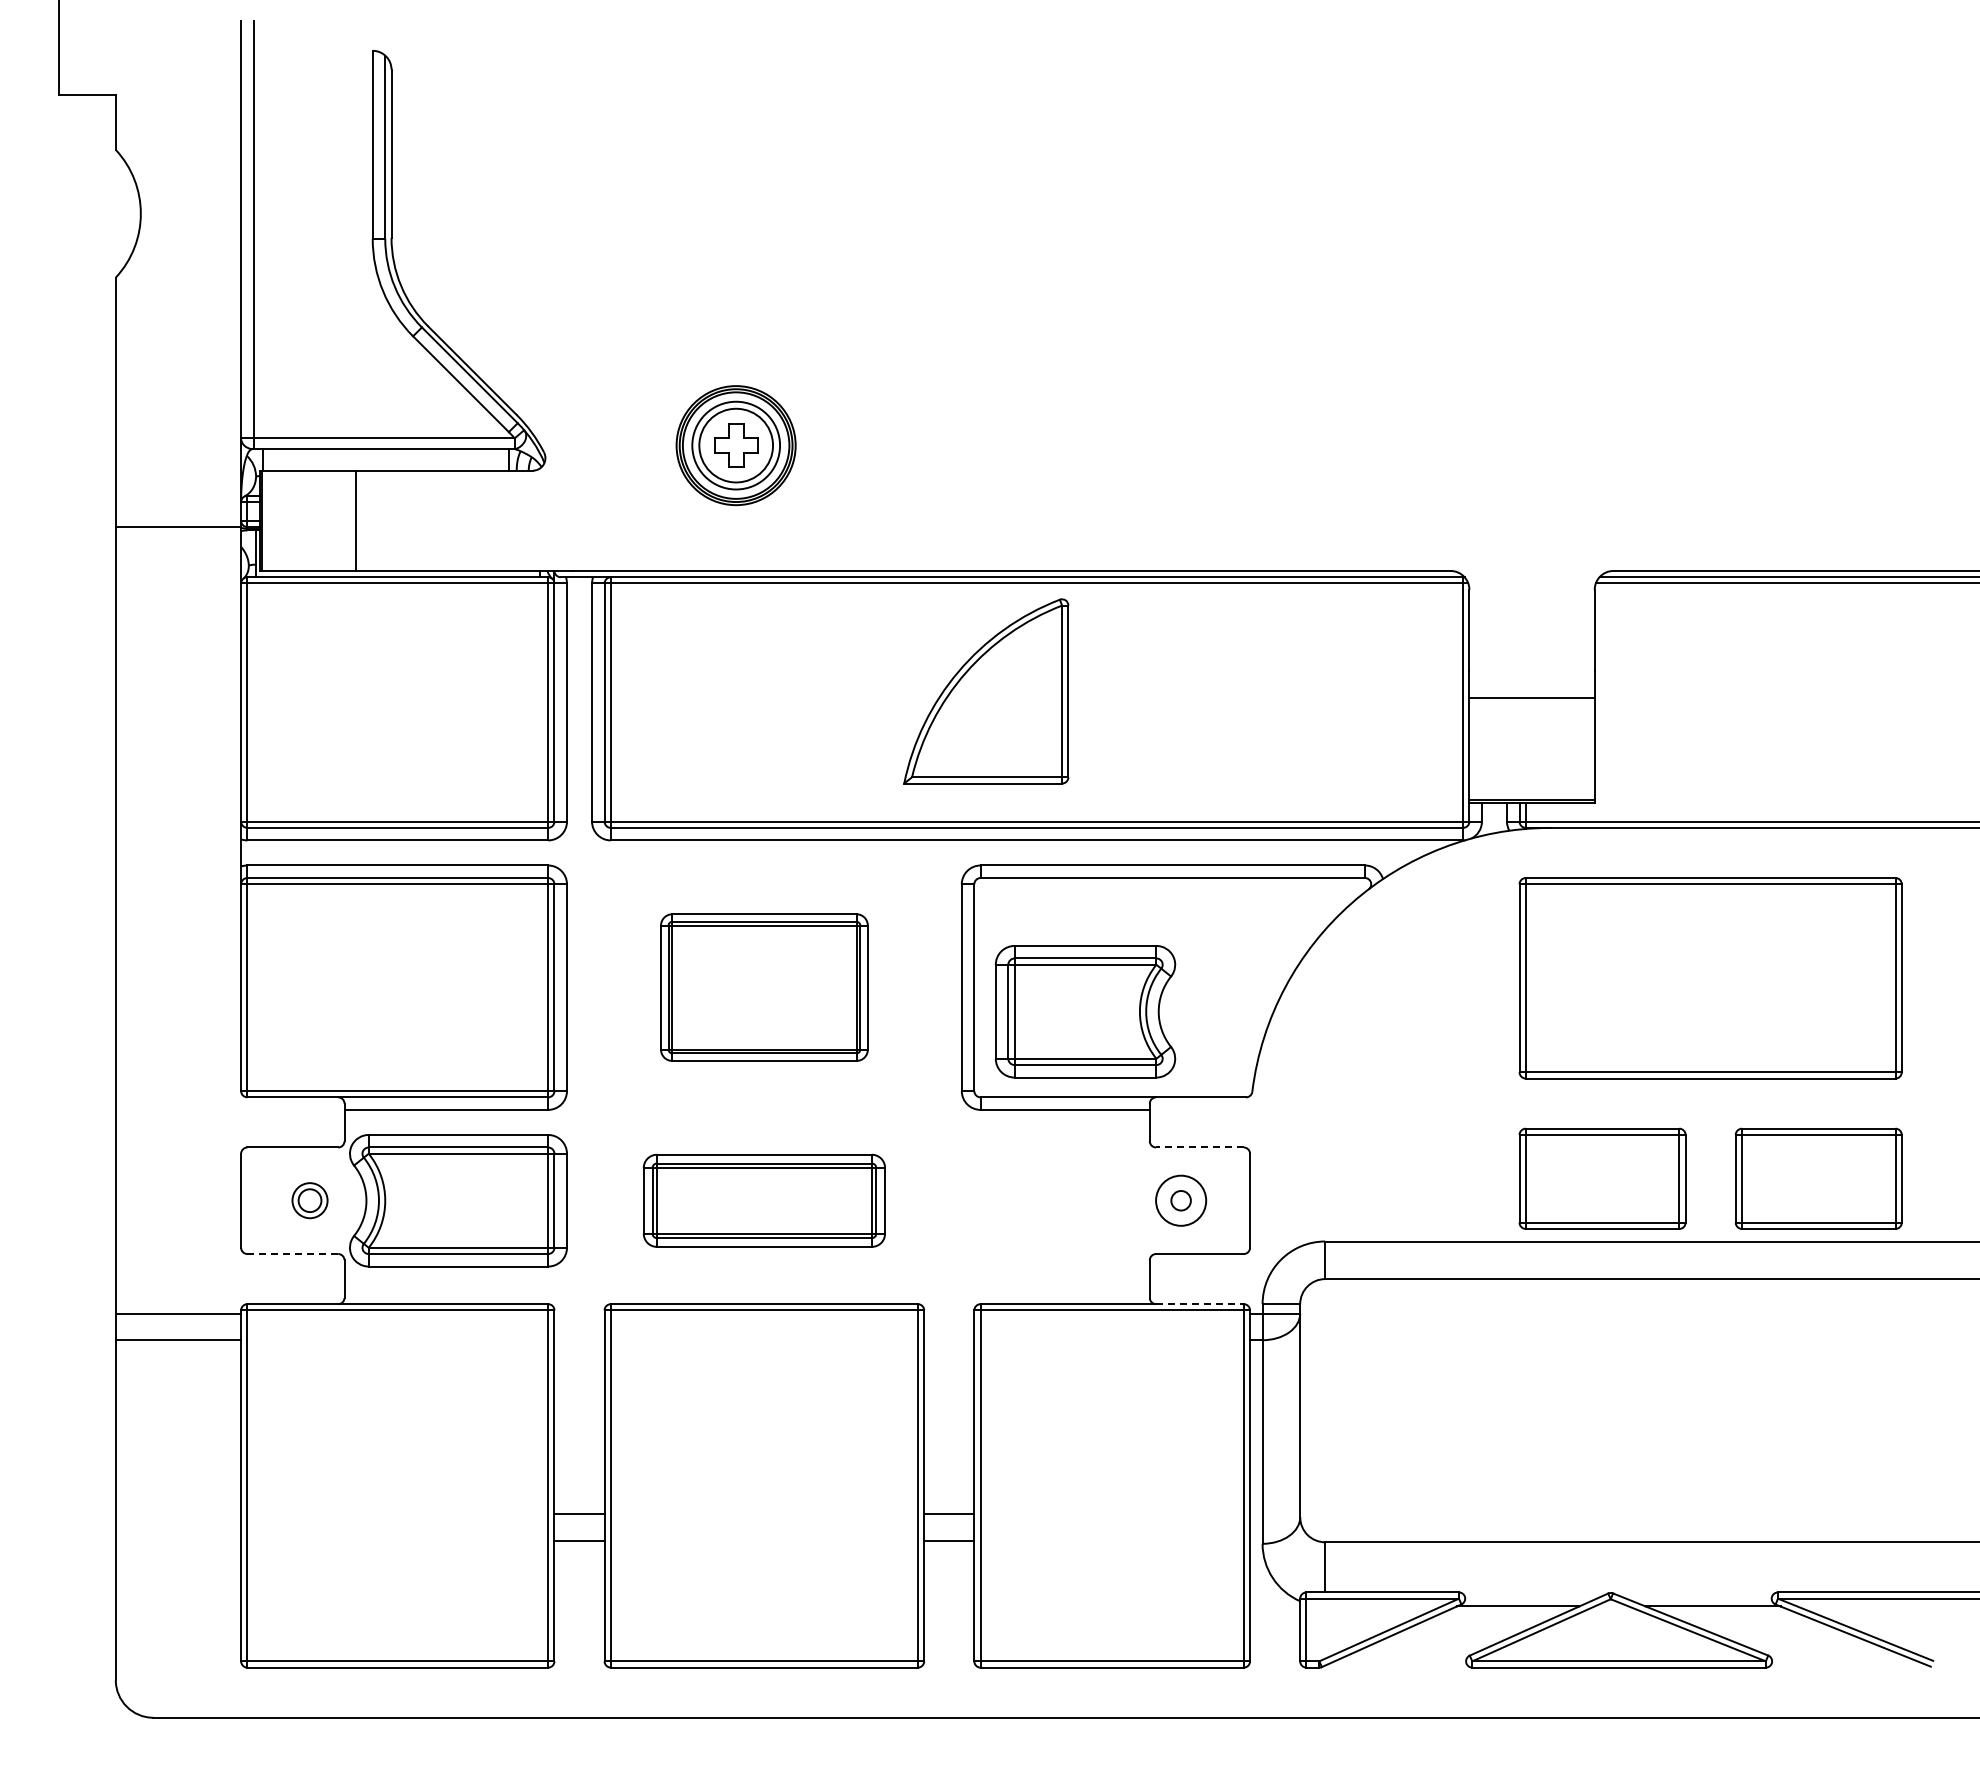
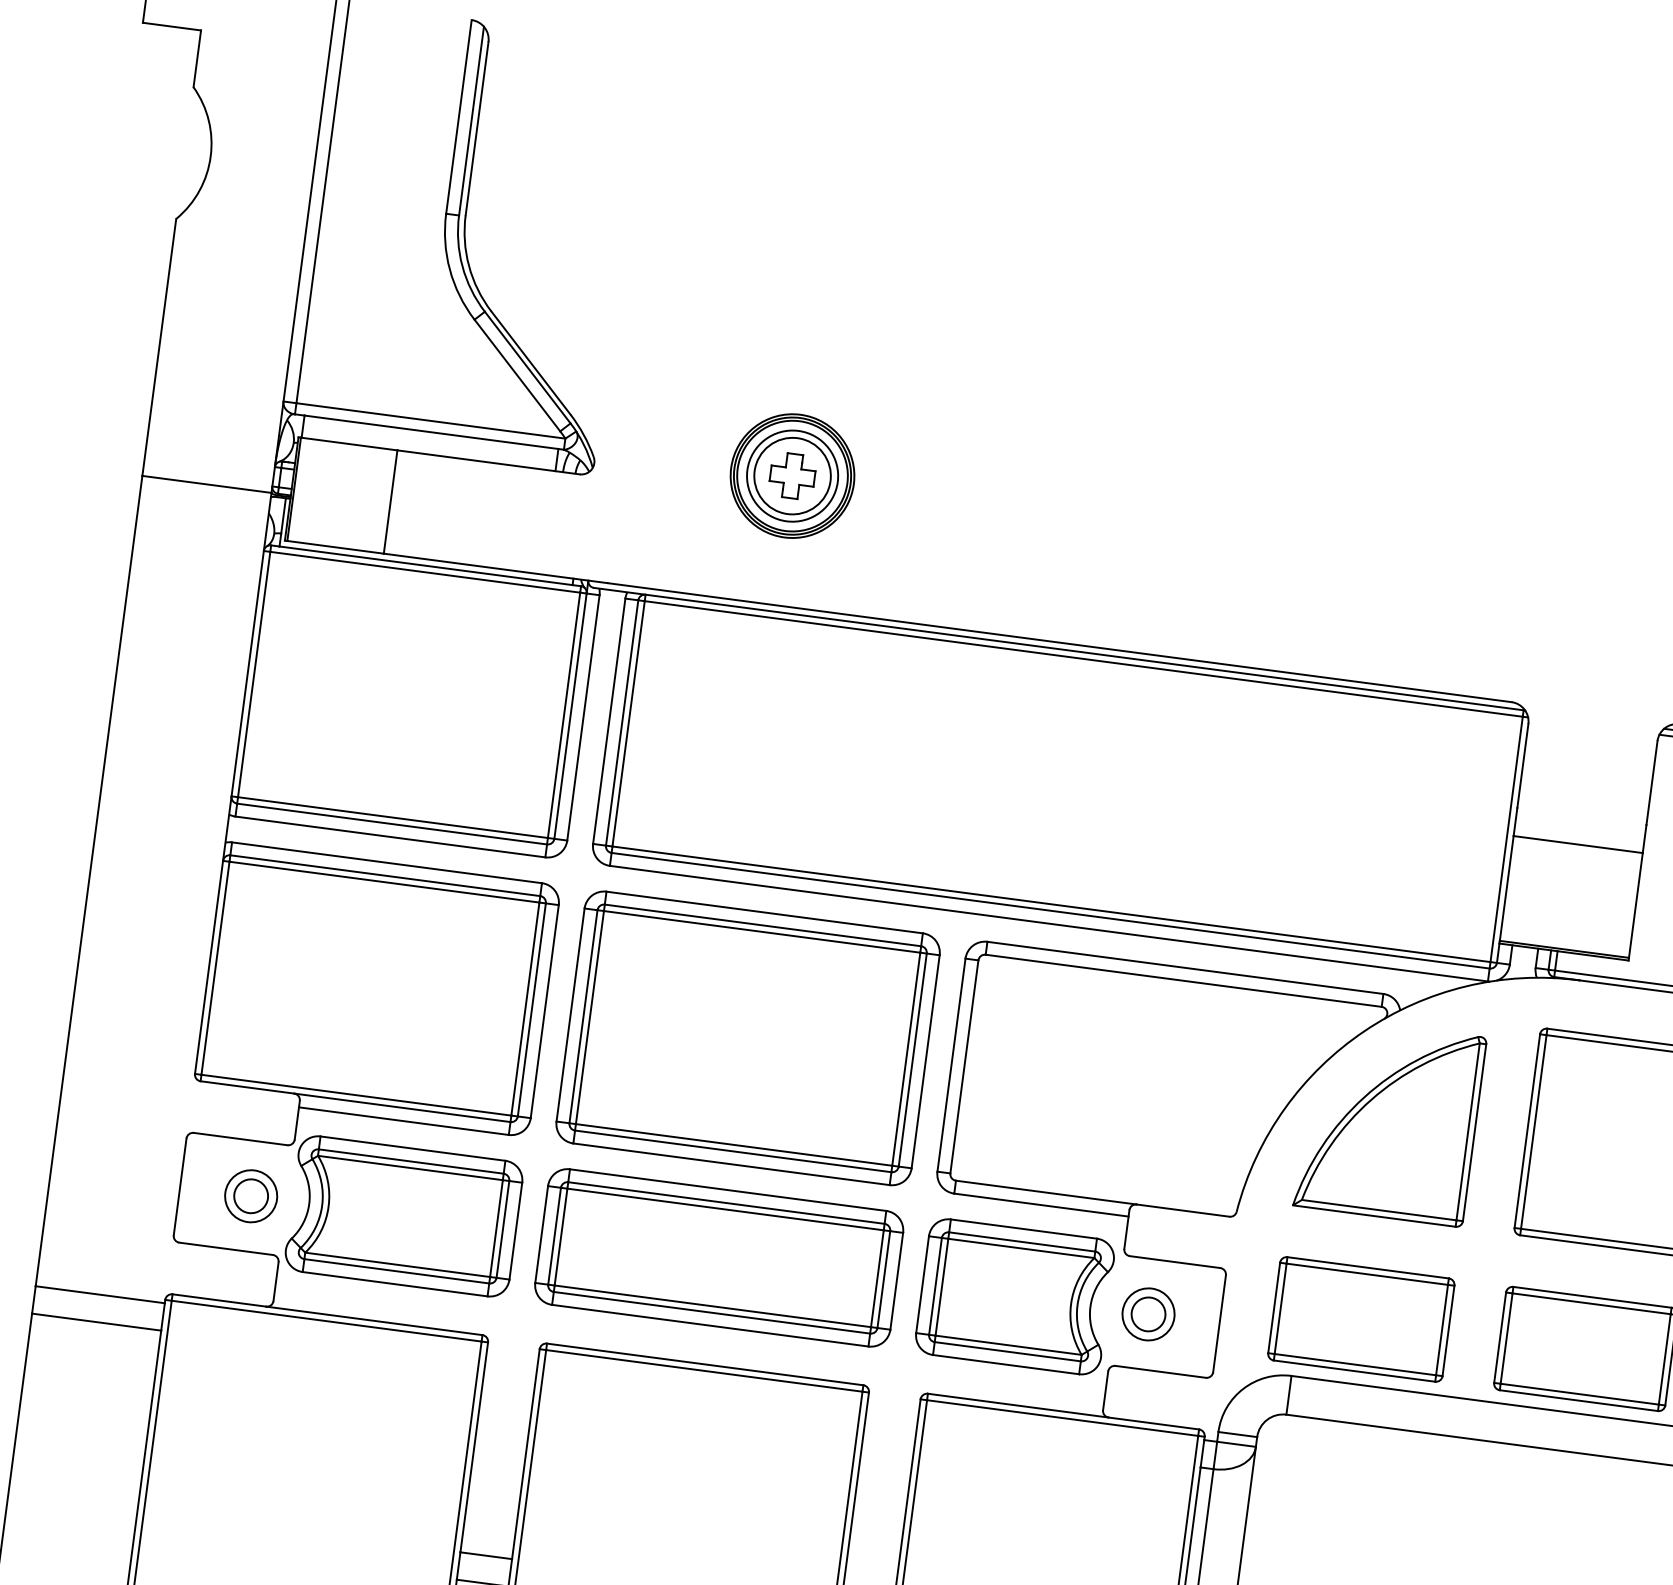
part: (986, 691) -> (1390, 1121), moved
part: (764, 987) -> (748, 1038), size x1.67
part: (1085, 1011) -> (1015, 1296), moved
line: (1199, 1147) -> (1174, 1262), dashed -> solid
part: (1384, 1178) -> (1361, 1319), added
part: (309, 1200) -> (250, 1195), size x1.43
part: (764, 1200) -> (719, 1257), size x1.43
circle: (1180, 1200) -> (1147, 1314), size x1.67
line: (292, 1254) -> (225, 1249), dashed -> solid
line: (1199, 1304) -> (1153, 1423), dashed -> solid

